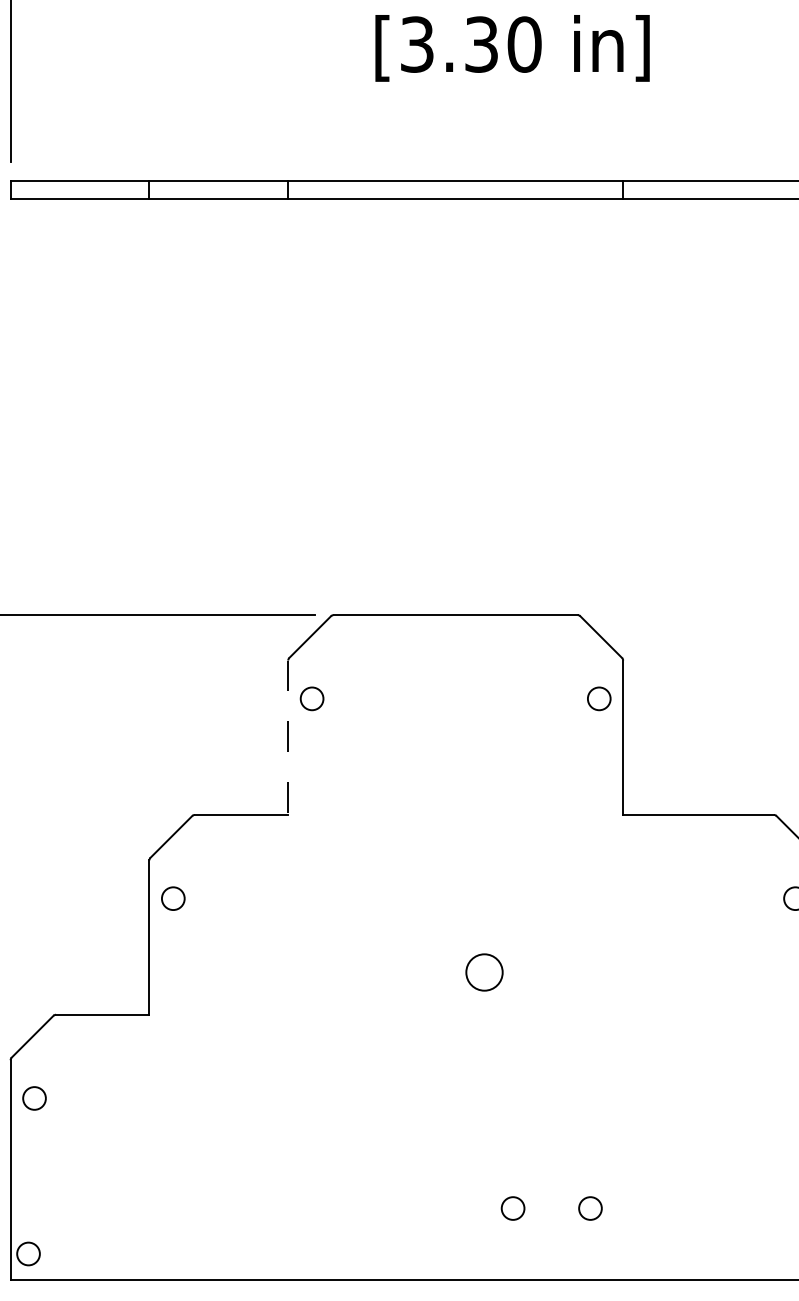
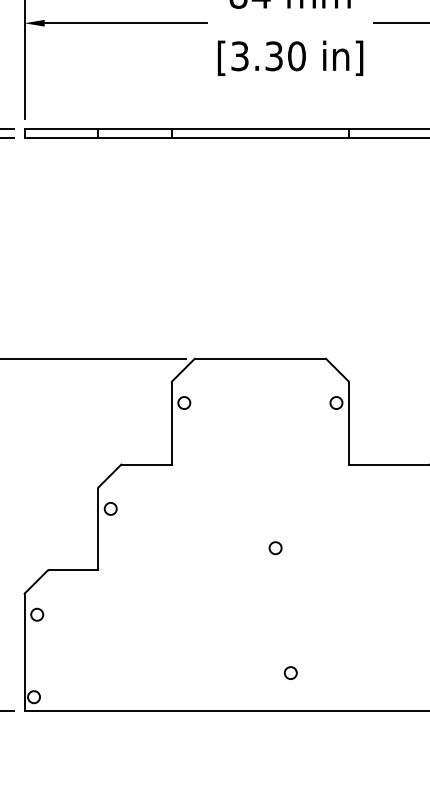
line: (287, 737) -> (171, 423), dashed -> solid
circle: (484, 973) -> (275, 548), size x0.62
circle: (589, 1207) -> (331, 672), removed

